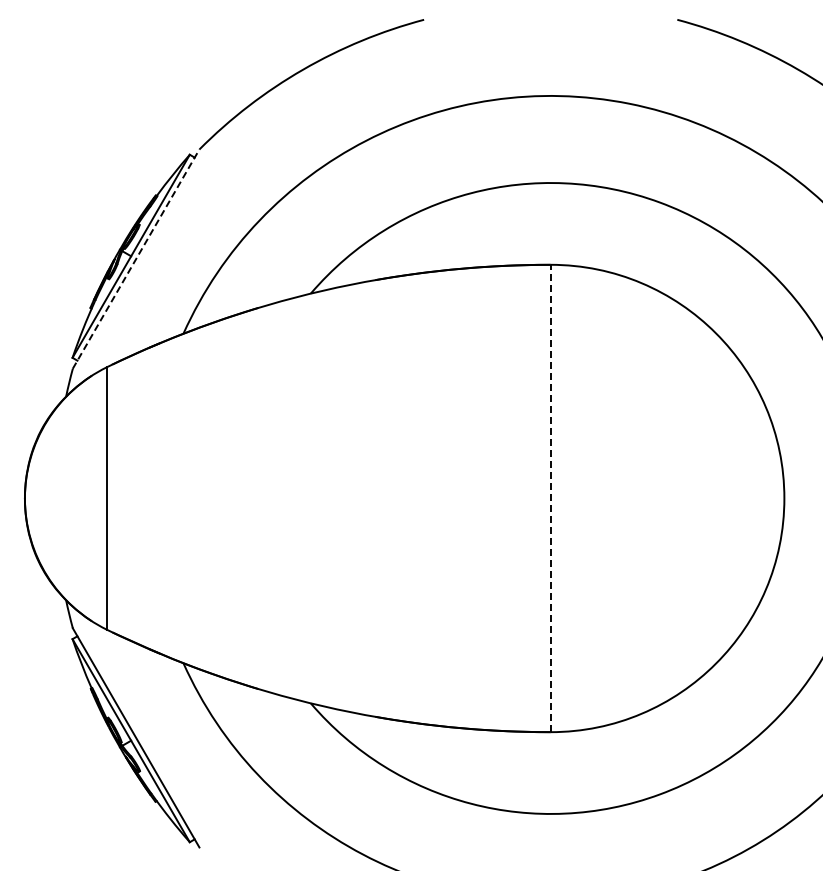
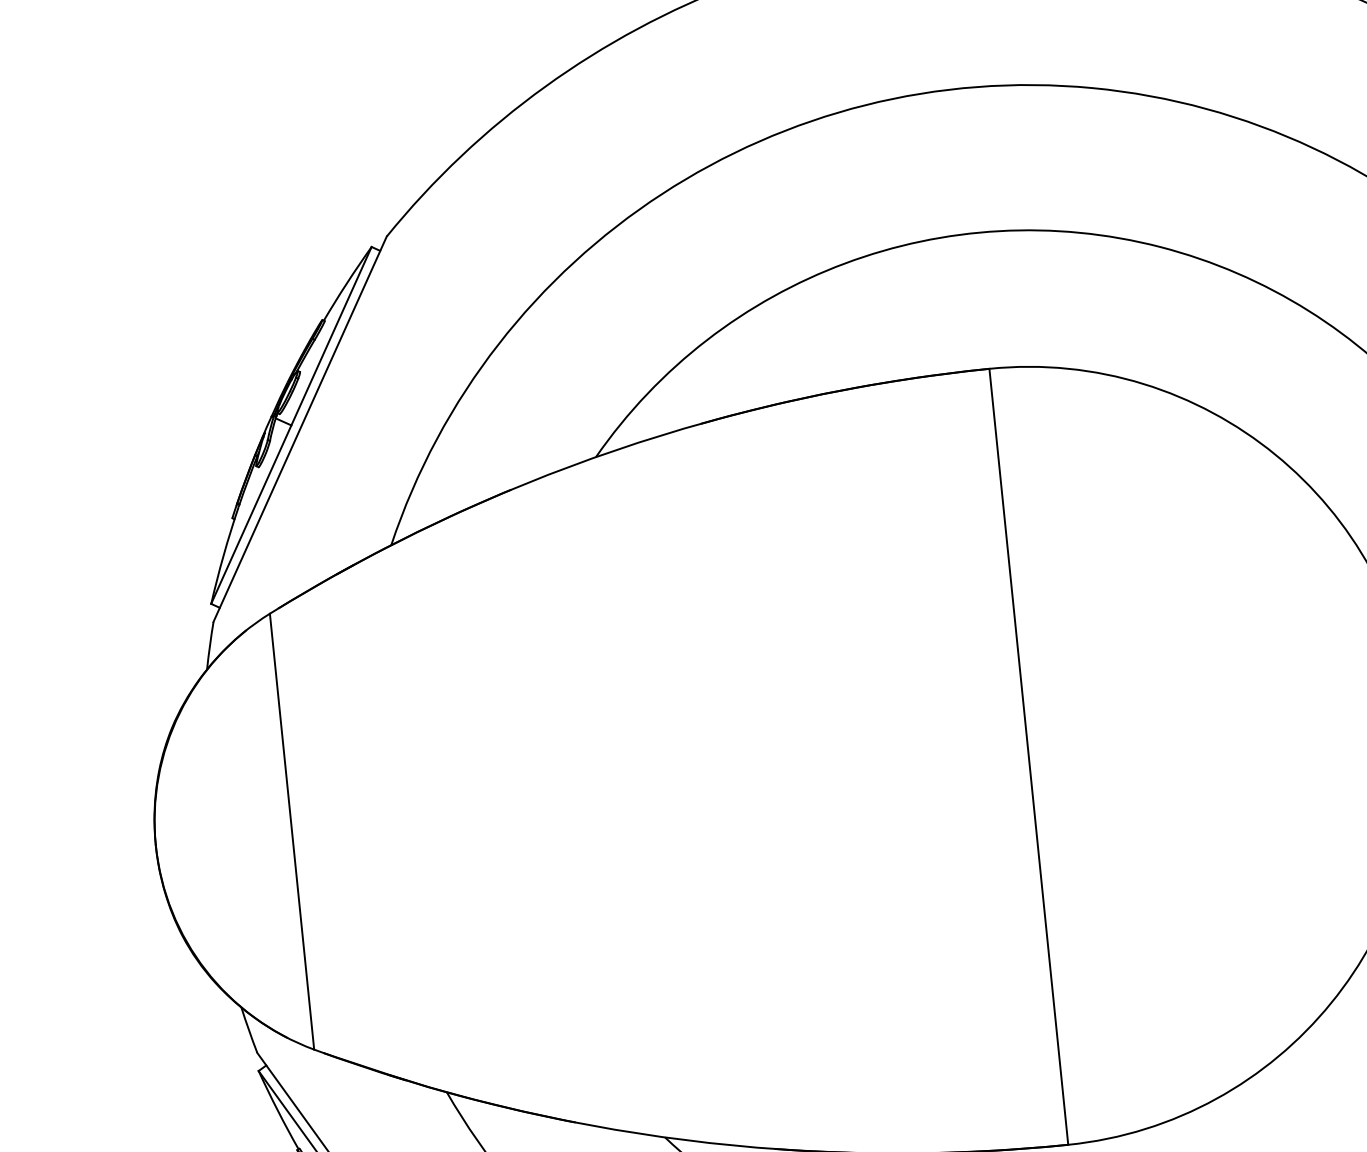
line: (136, 259) -> (300, 429), dashed -> solid
line: (550, 498) -> (1028, 756), dashed -> solid

